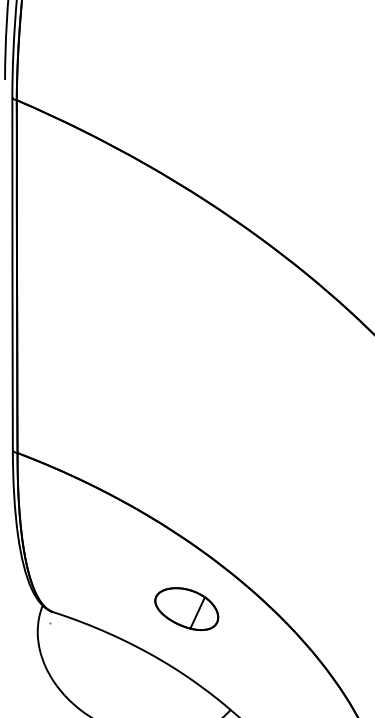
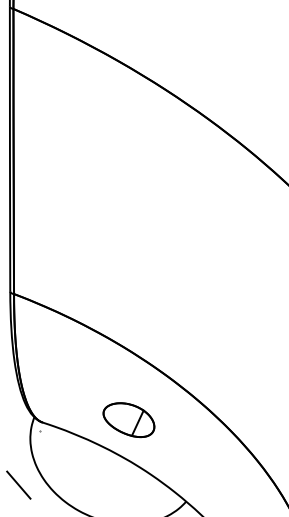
part: (186, 608) -> (128, 419), moved
line: (23, 689) -> (18, 485), added

